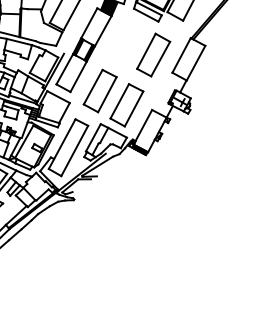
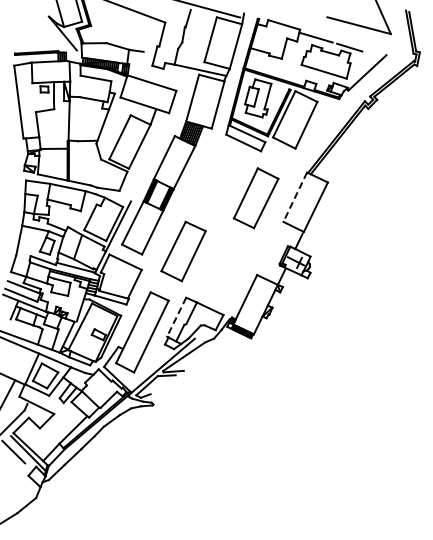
line: (181, 55) -> (295, 197), solid -> dashed
part: (126, 105) -> (221, 269), removed
line: (93, 138) -> (176, 317), solid -> dashed

